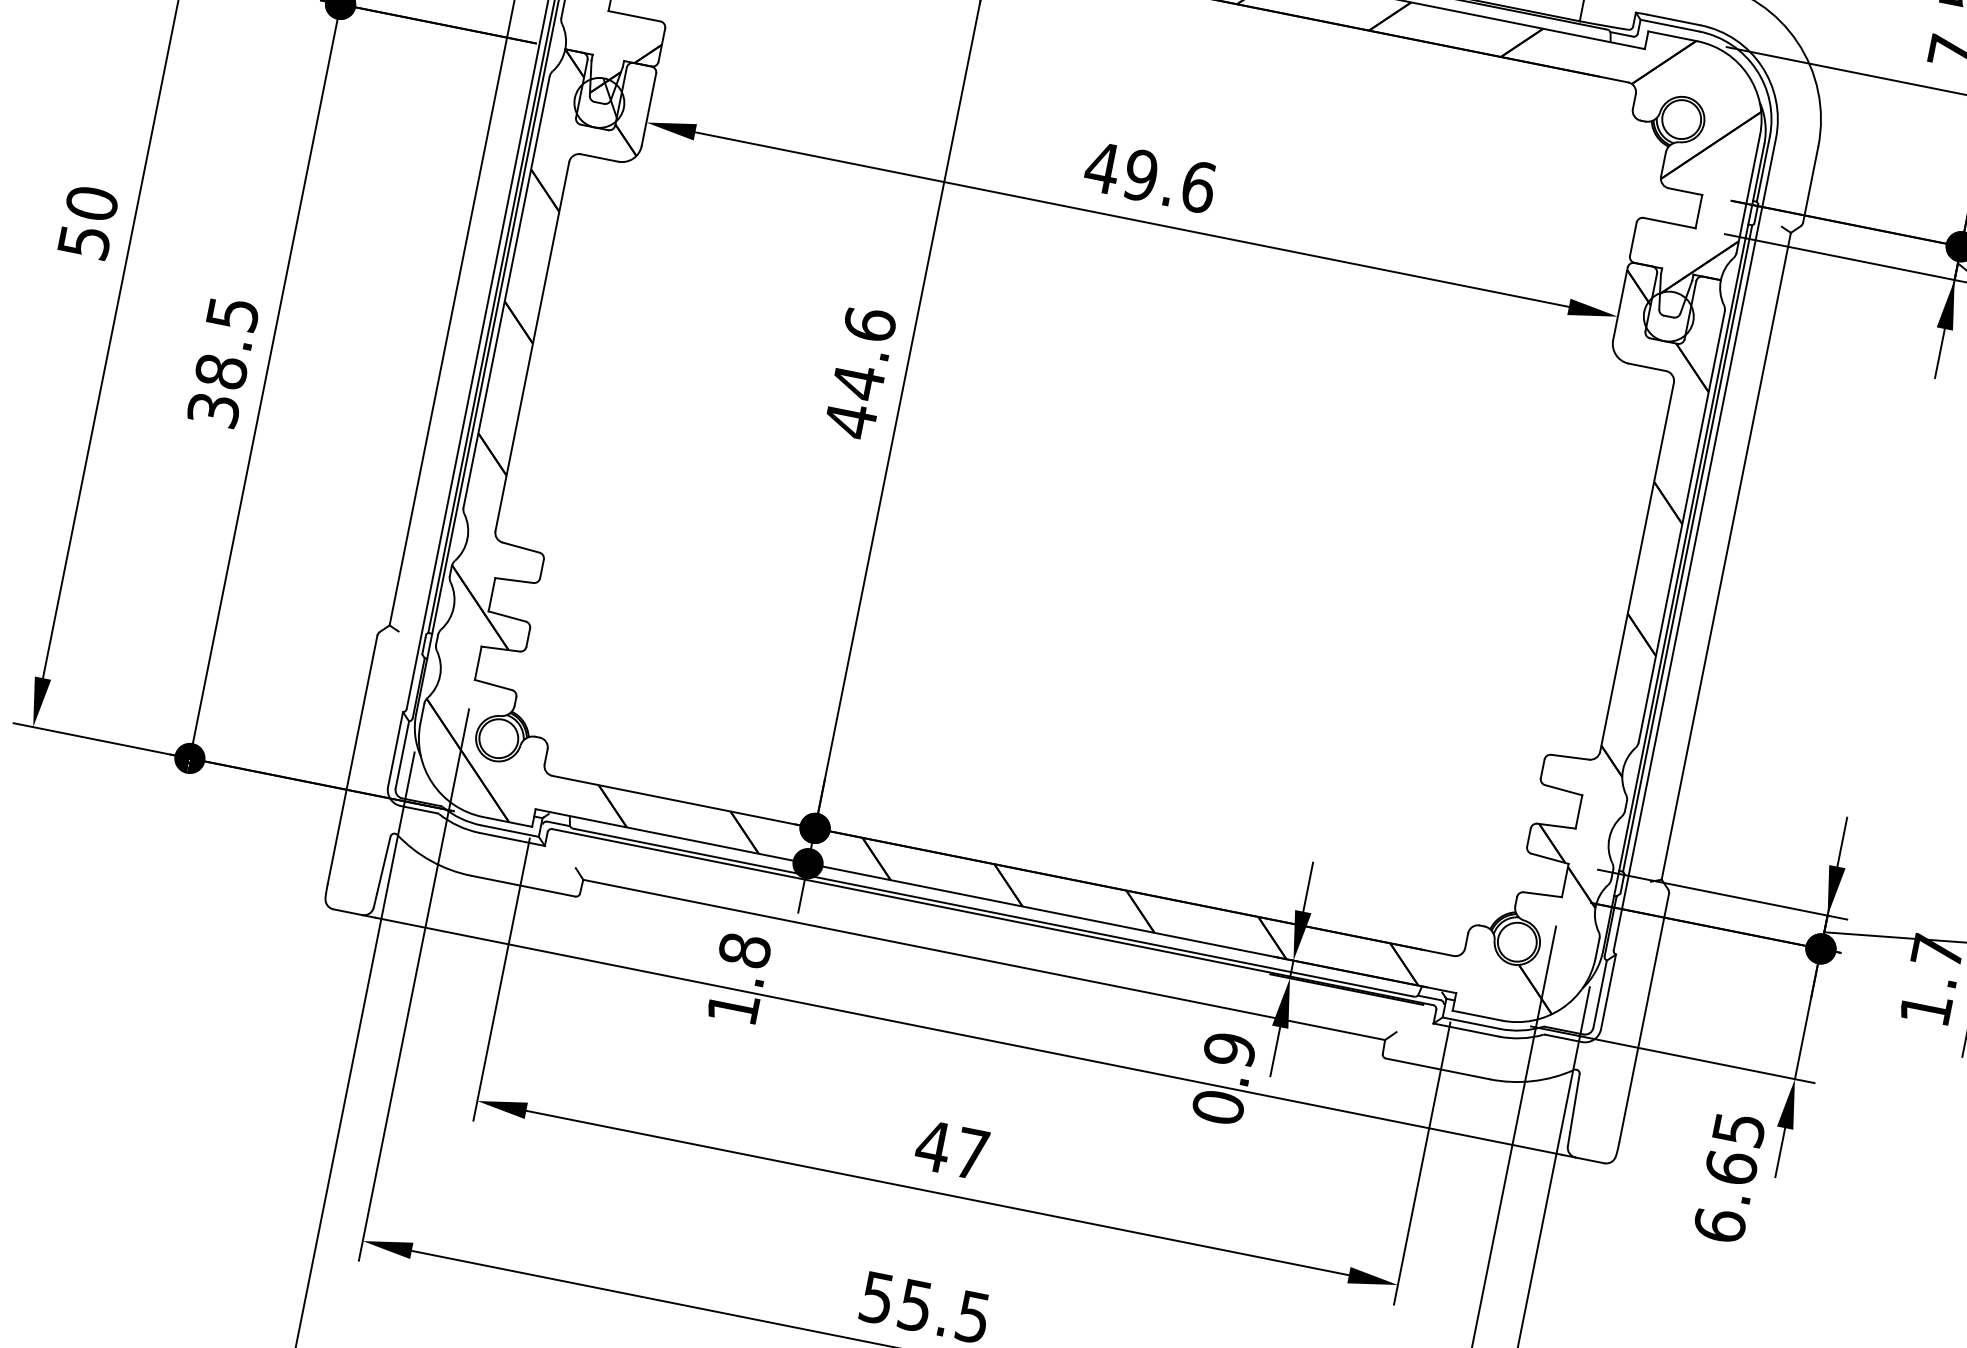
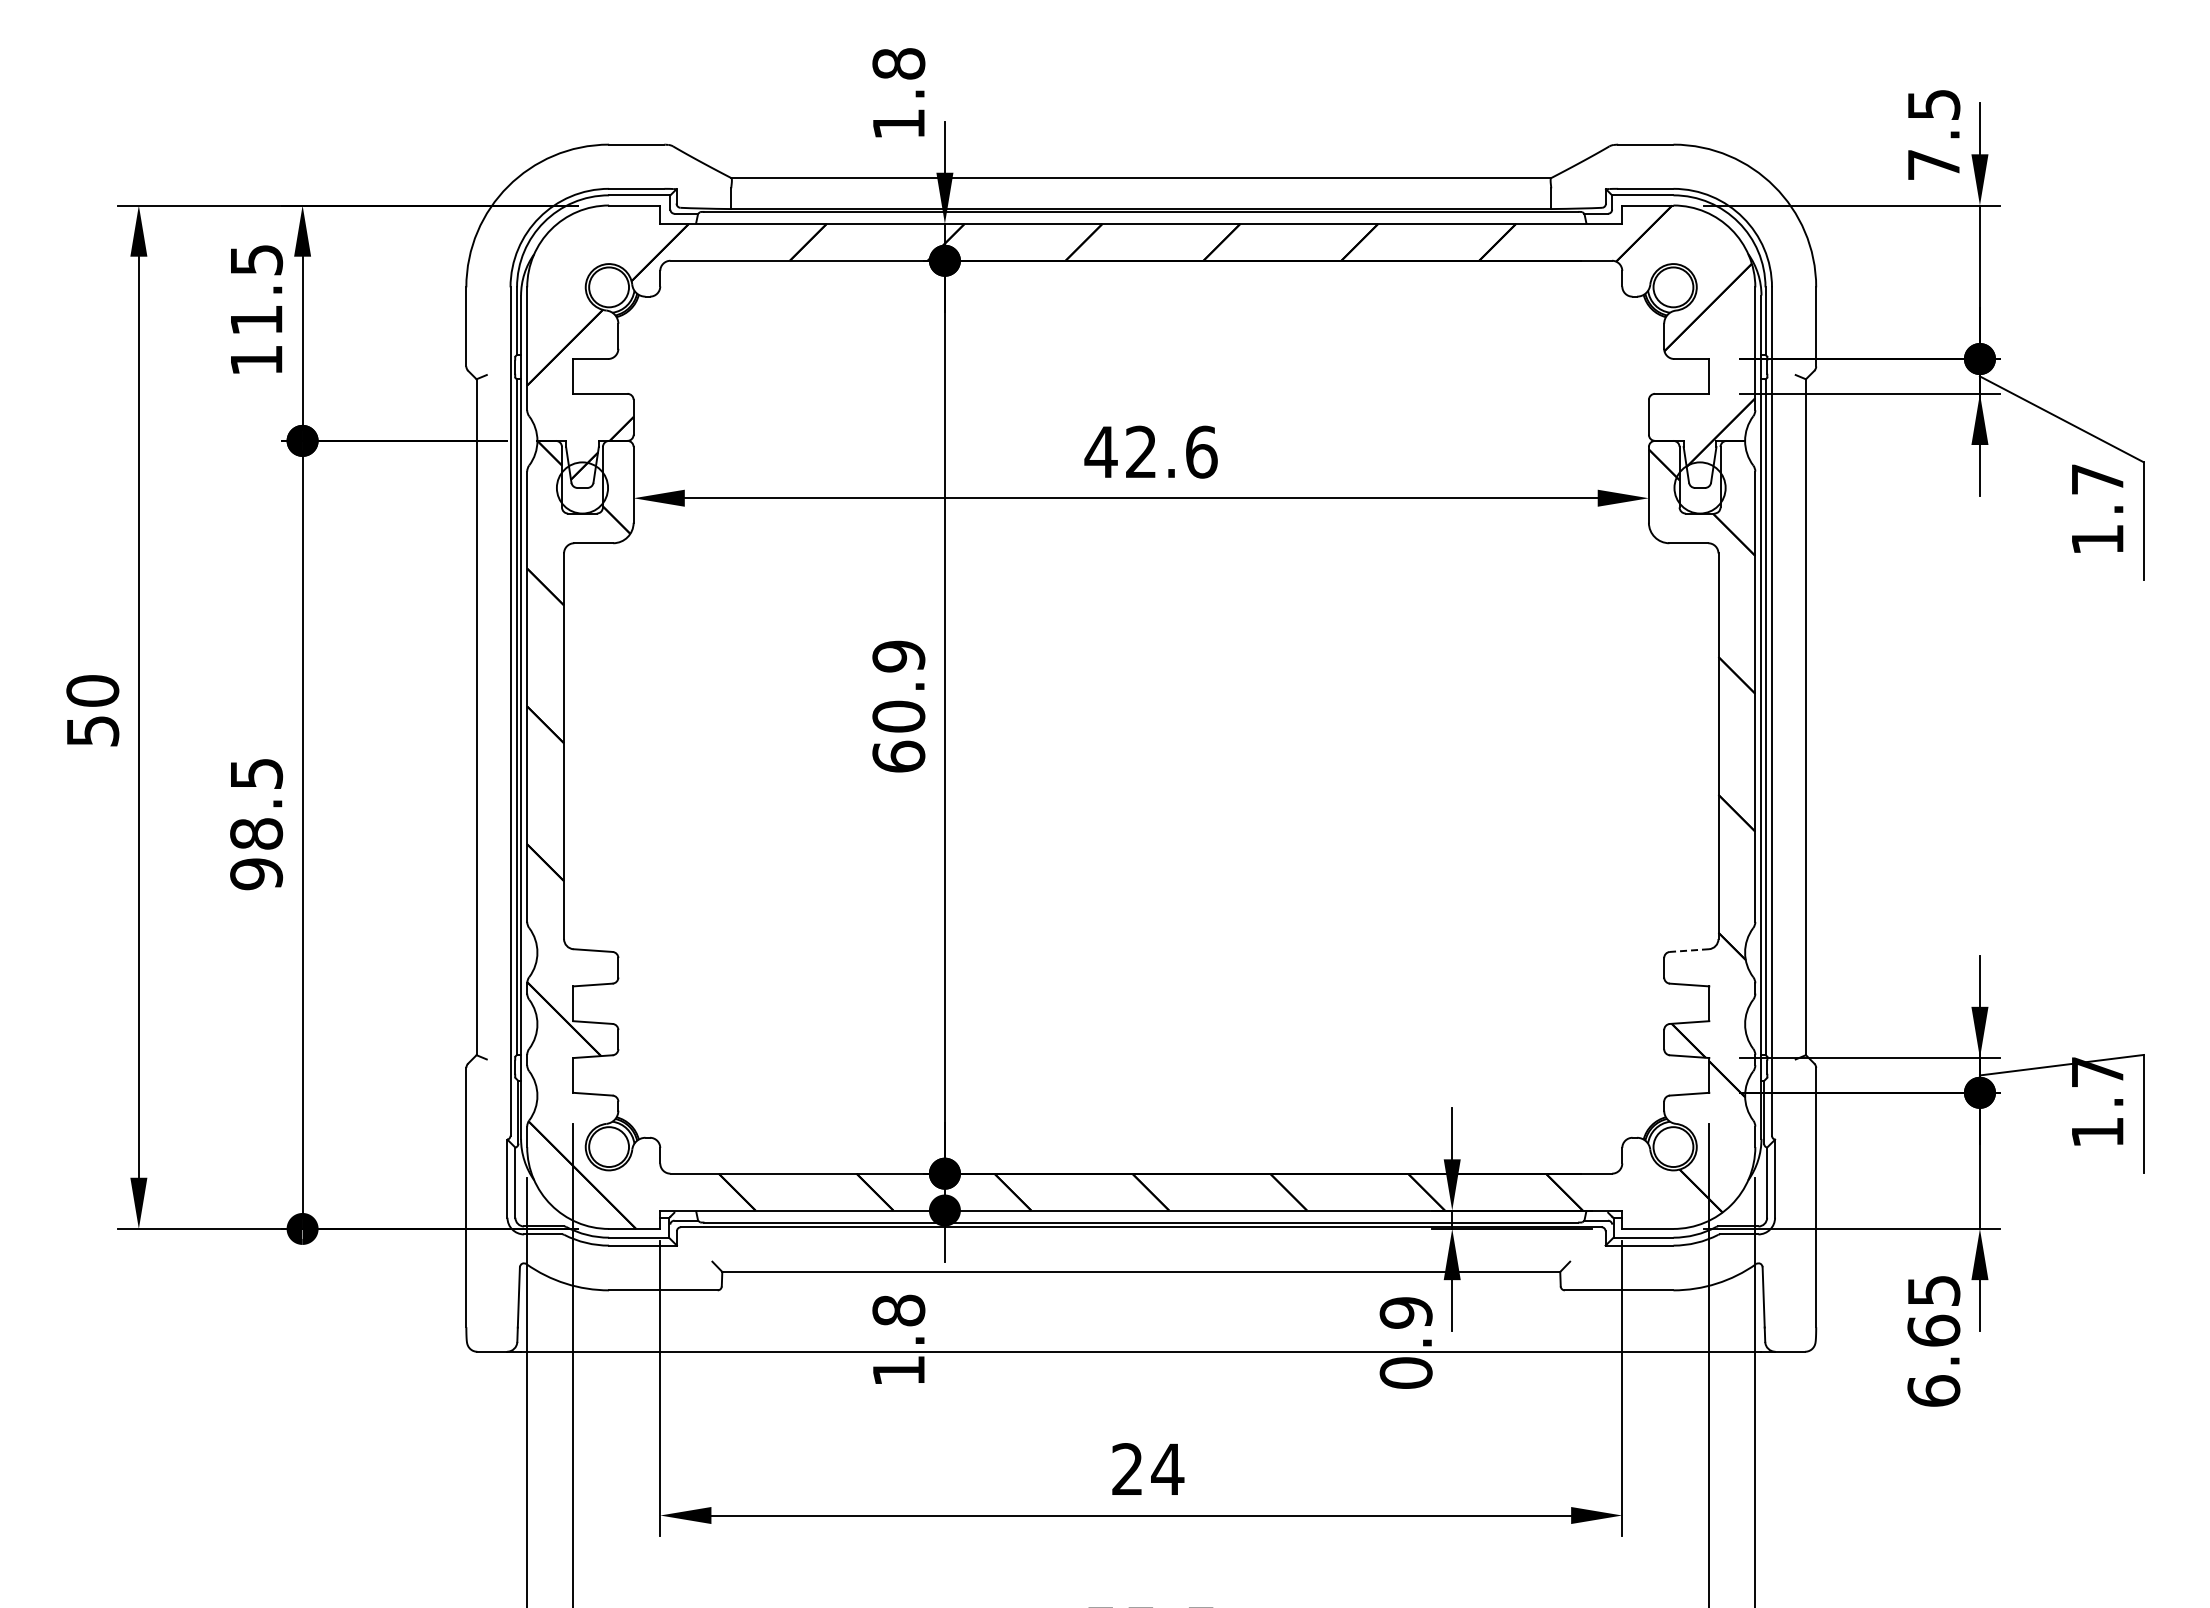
hatch: (610, 98) -> (592, 481), removed
text: (1141, 174) -> (1141, 451), 49.6 -> 42.6
text: (860, 372) -> (898, 706), 44.6 -> 60.9
text: (213, 410) -> (256, 874), 38.5 -> 98.5
line: (1570, 757) -> (1689, 950), solid -> dashed
text: (952, 1149) -> (1147, 1468), 47 -> 24

